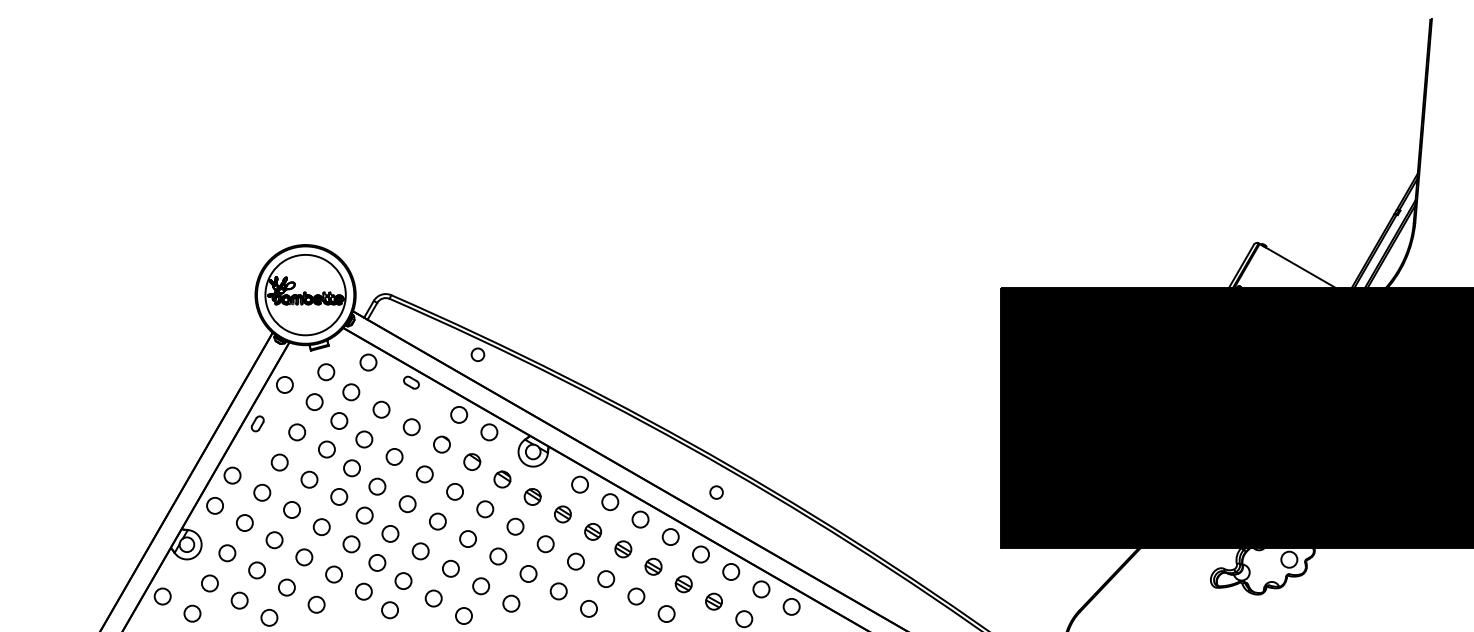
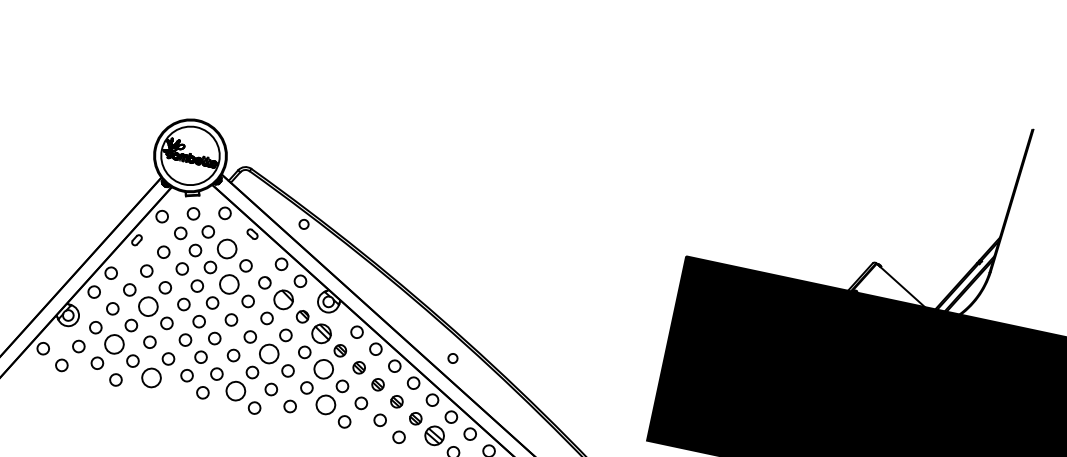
circle: (381, 409) -> (227, 248), size x1.6
circle: (394, 456) -> (229, 284), size x1.6
part: (472, 461) -> (284, 299), size x1.6
part: (532, 496) -> (321, 333), size x1.6
circle: (291, 509) -> (148, 306), size x1.6
circle: (467, 538) -> (268, 353), size x1.6
circle: (545, 544) -> (323, 369), size x1.6
circle: (256, 570) -> (113, 344), size x1.6
circle: (558, 591) -> (325, 404), size x1.6
circle: (433, 598) -> (235, 391), size x1.6
part: (713, 601) -> (434, 435), size x1.6
circle: (316, 604) -> (151, 377), size x1.6

